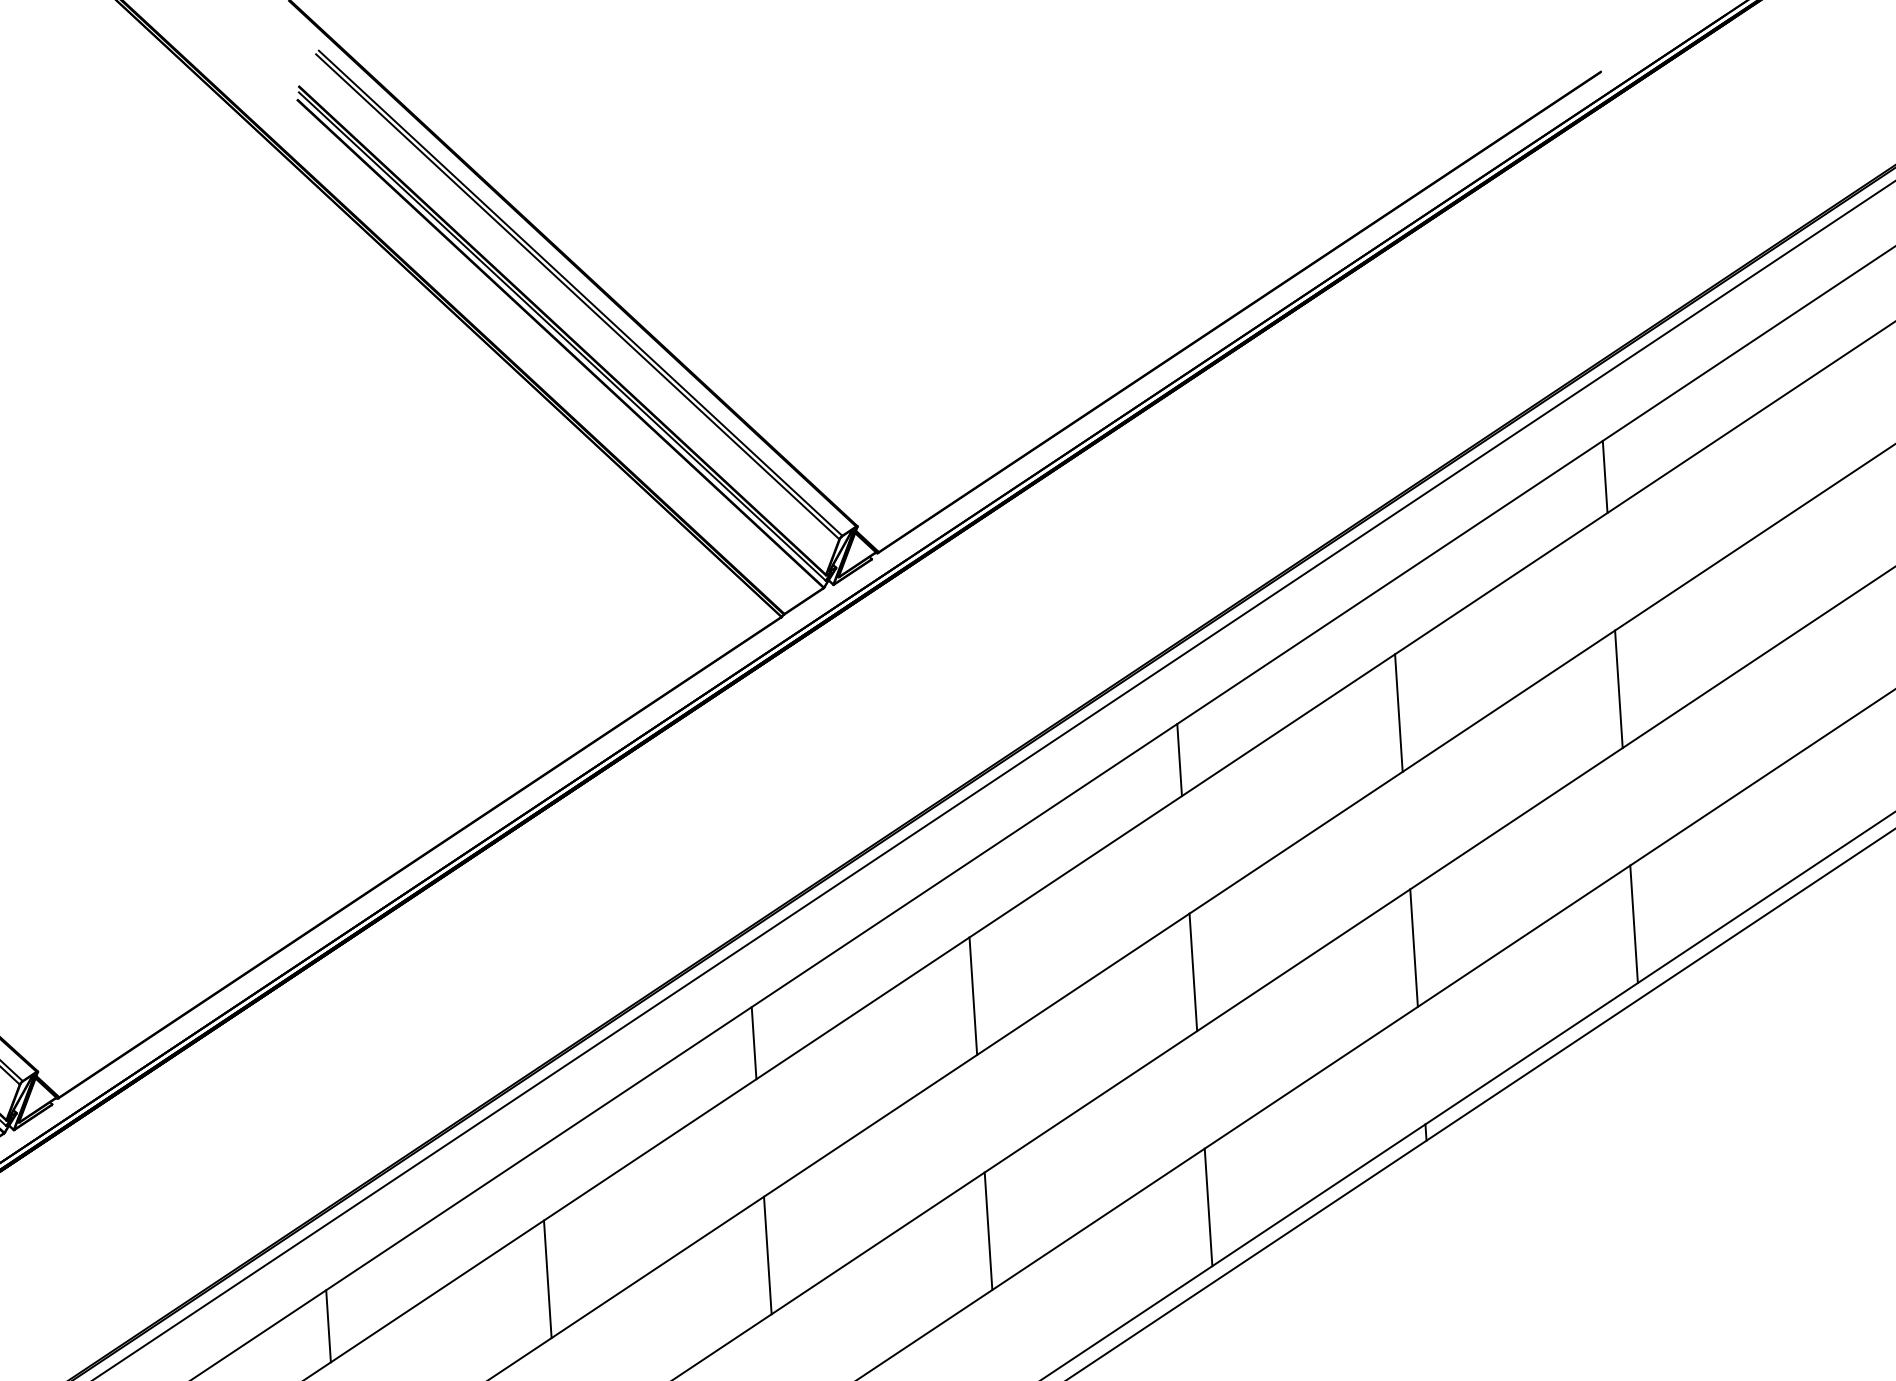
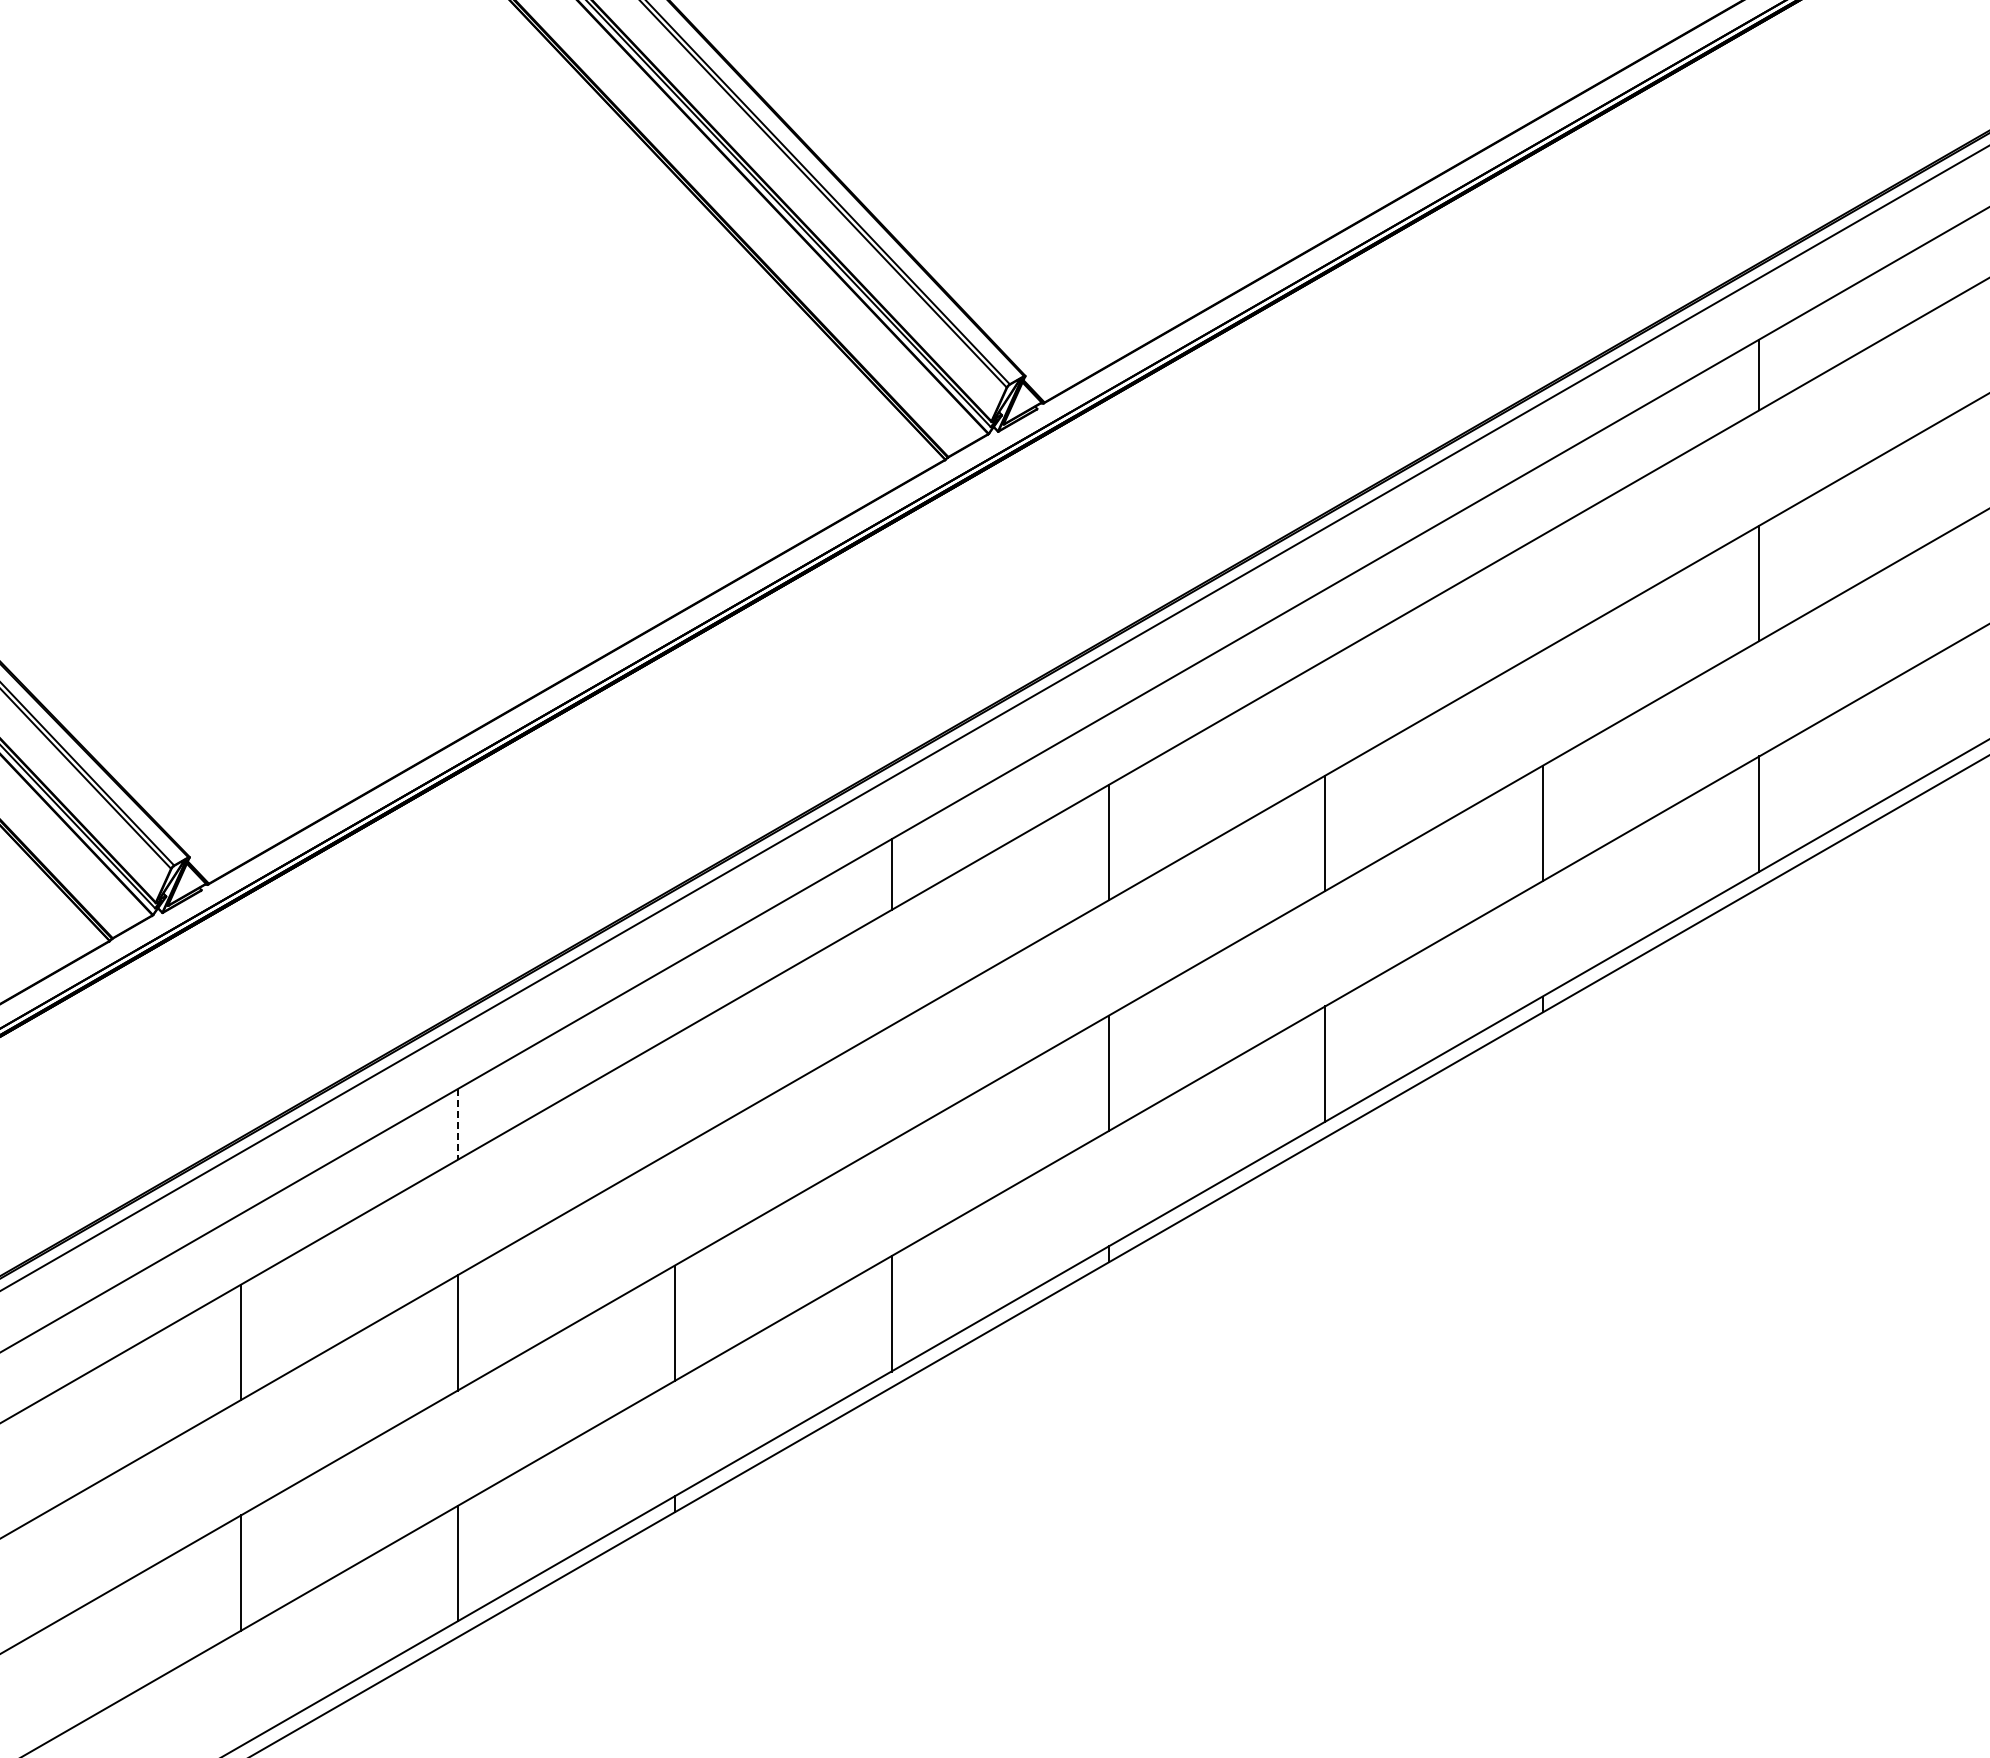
line: (1398, 712) -> (1542, 592), removed
line: (1179, 759) -> (1325, 624), removed
line: (767, 1254) -> (891, 1082), removed
line: (547, 1279) -> (674, 1092), removed
line: (328, 1327) -> (457, 1125), solid -> dashed

